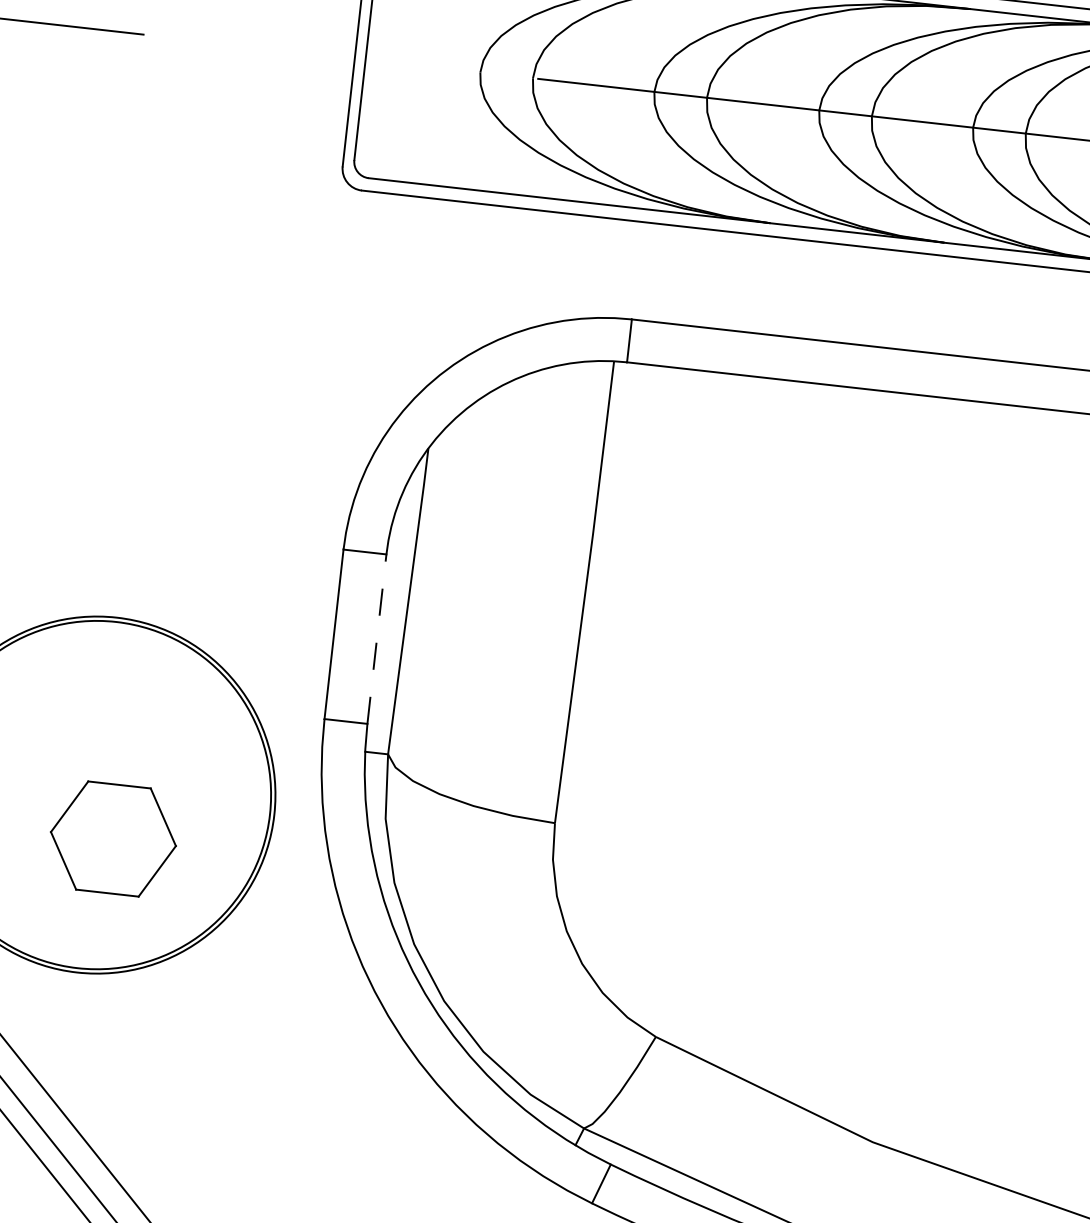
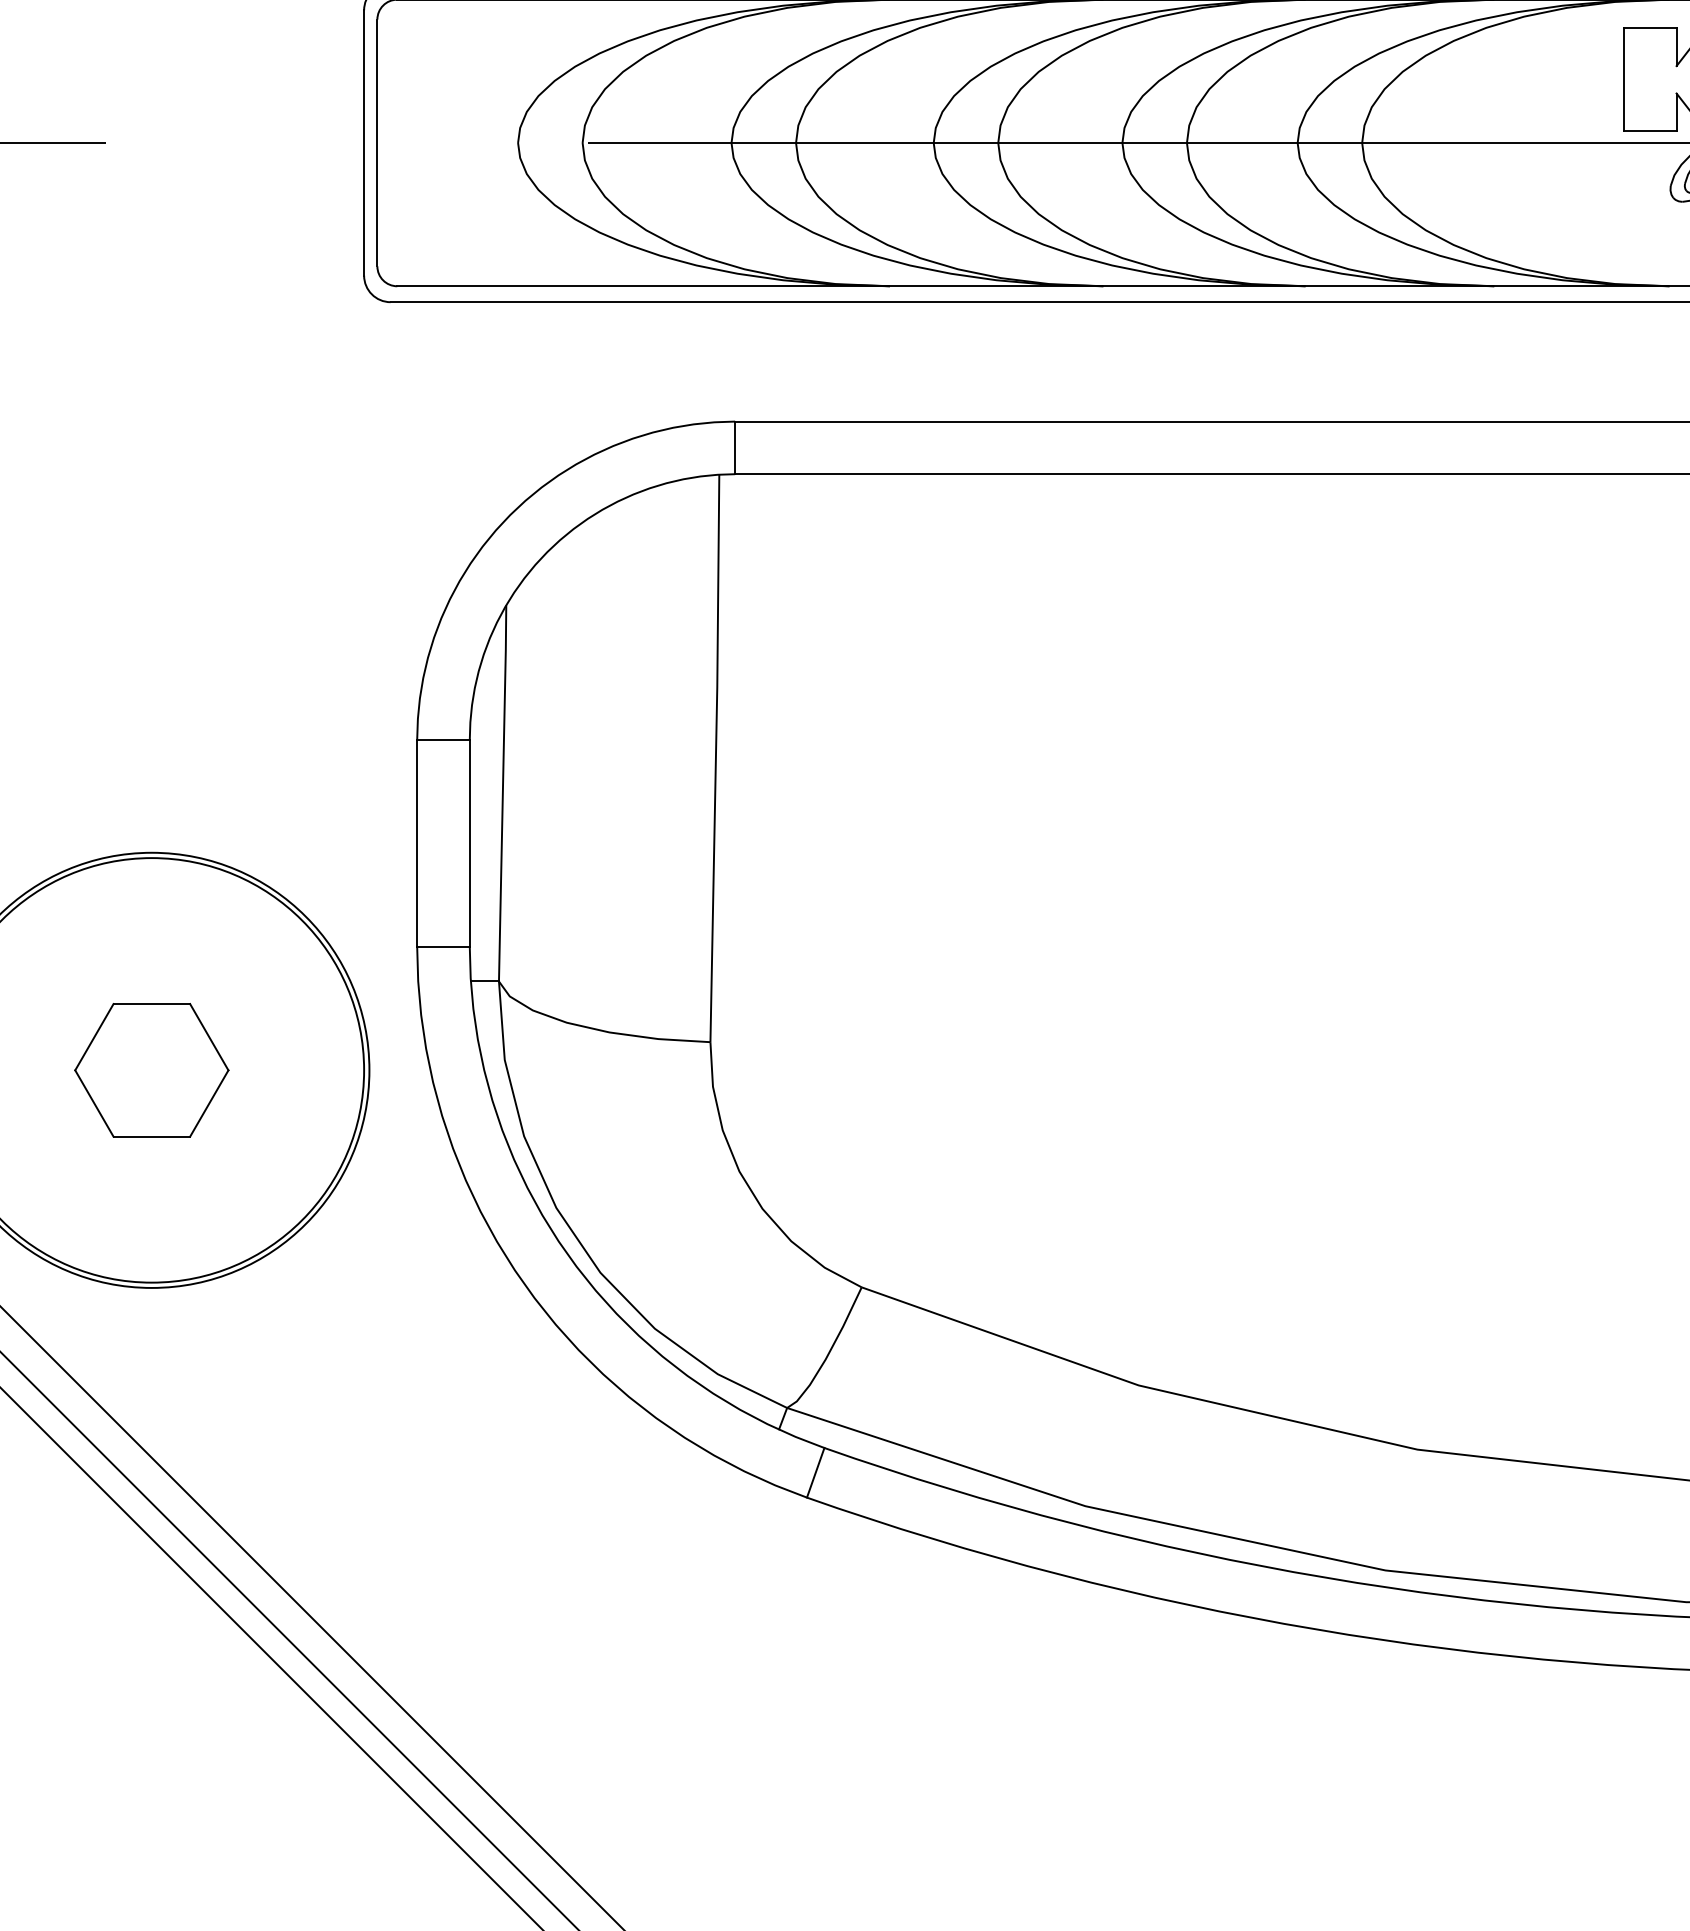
line: (376, 639) -> (469, 843), dashed -> solid
part: (113, 839) -> (151, 1070), moved

